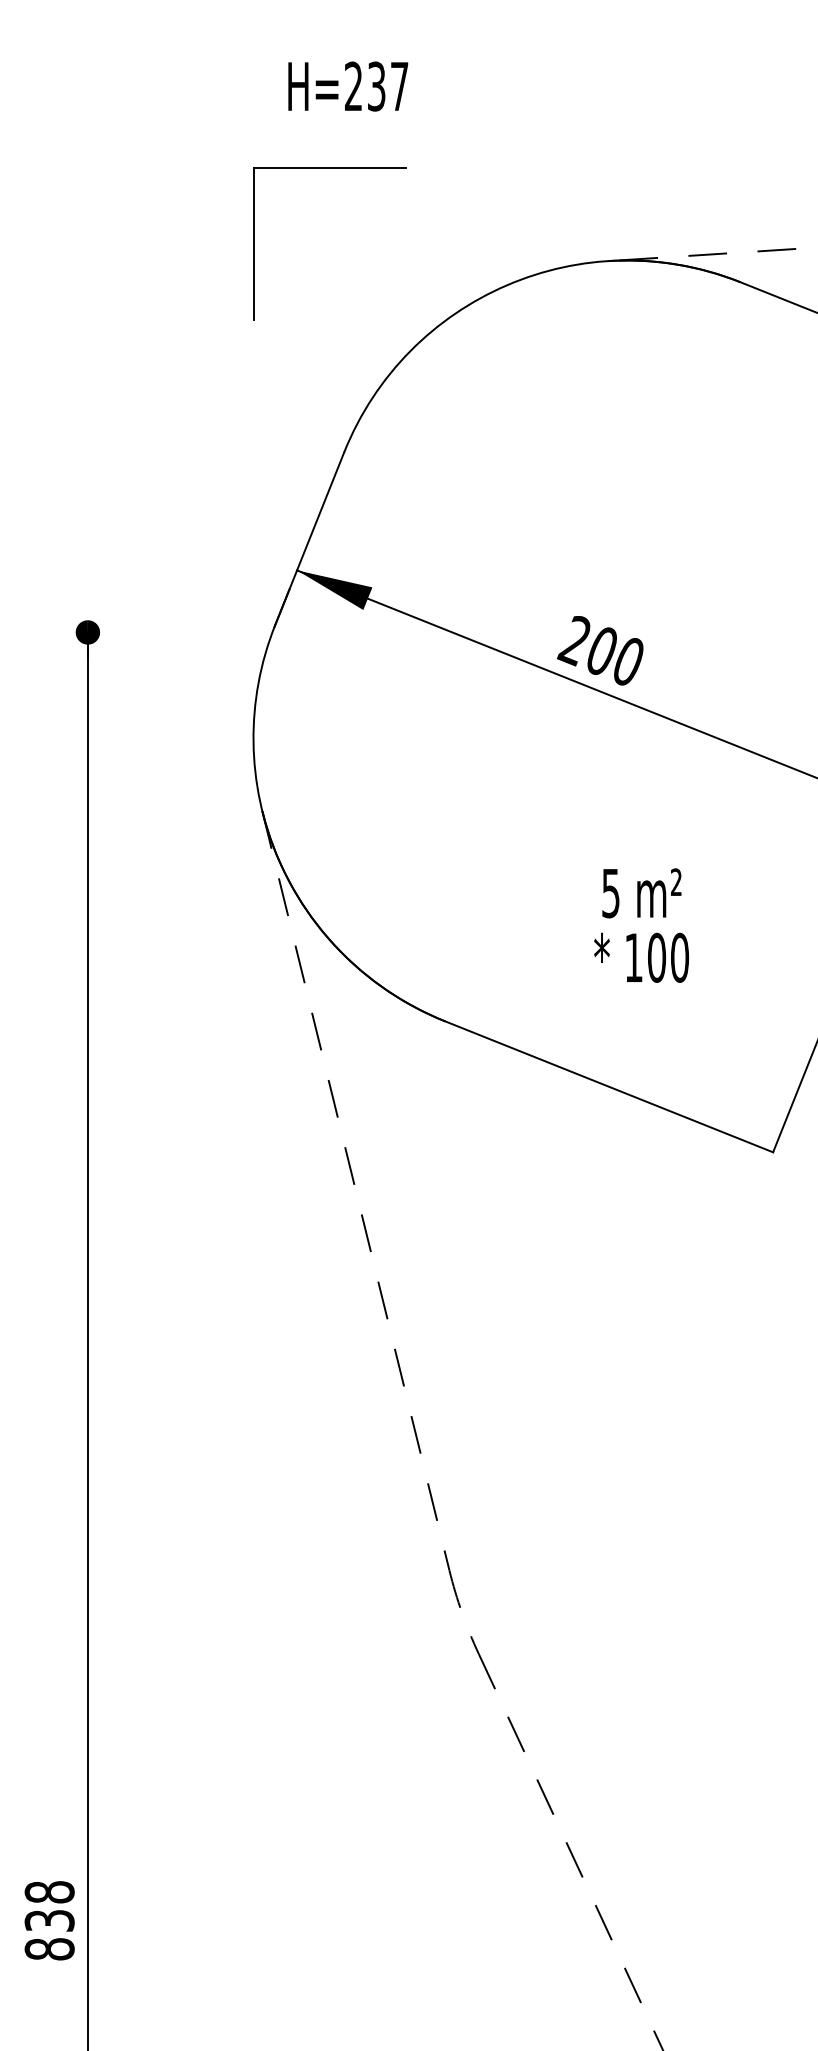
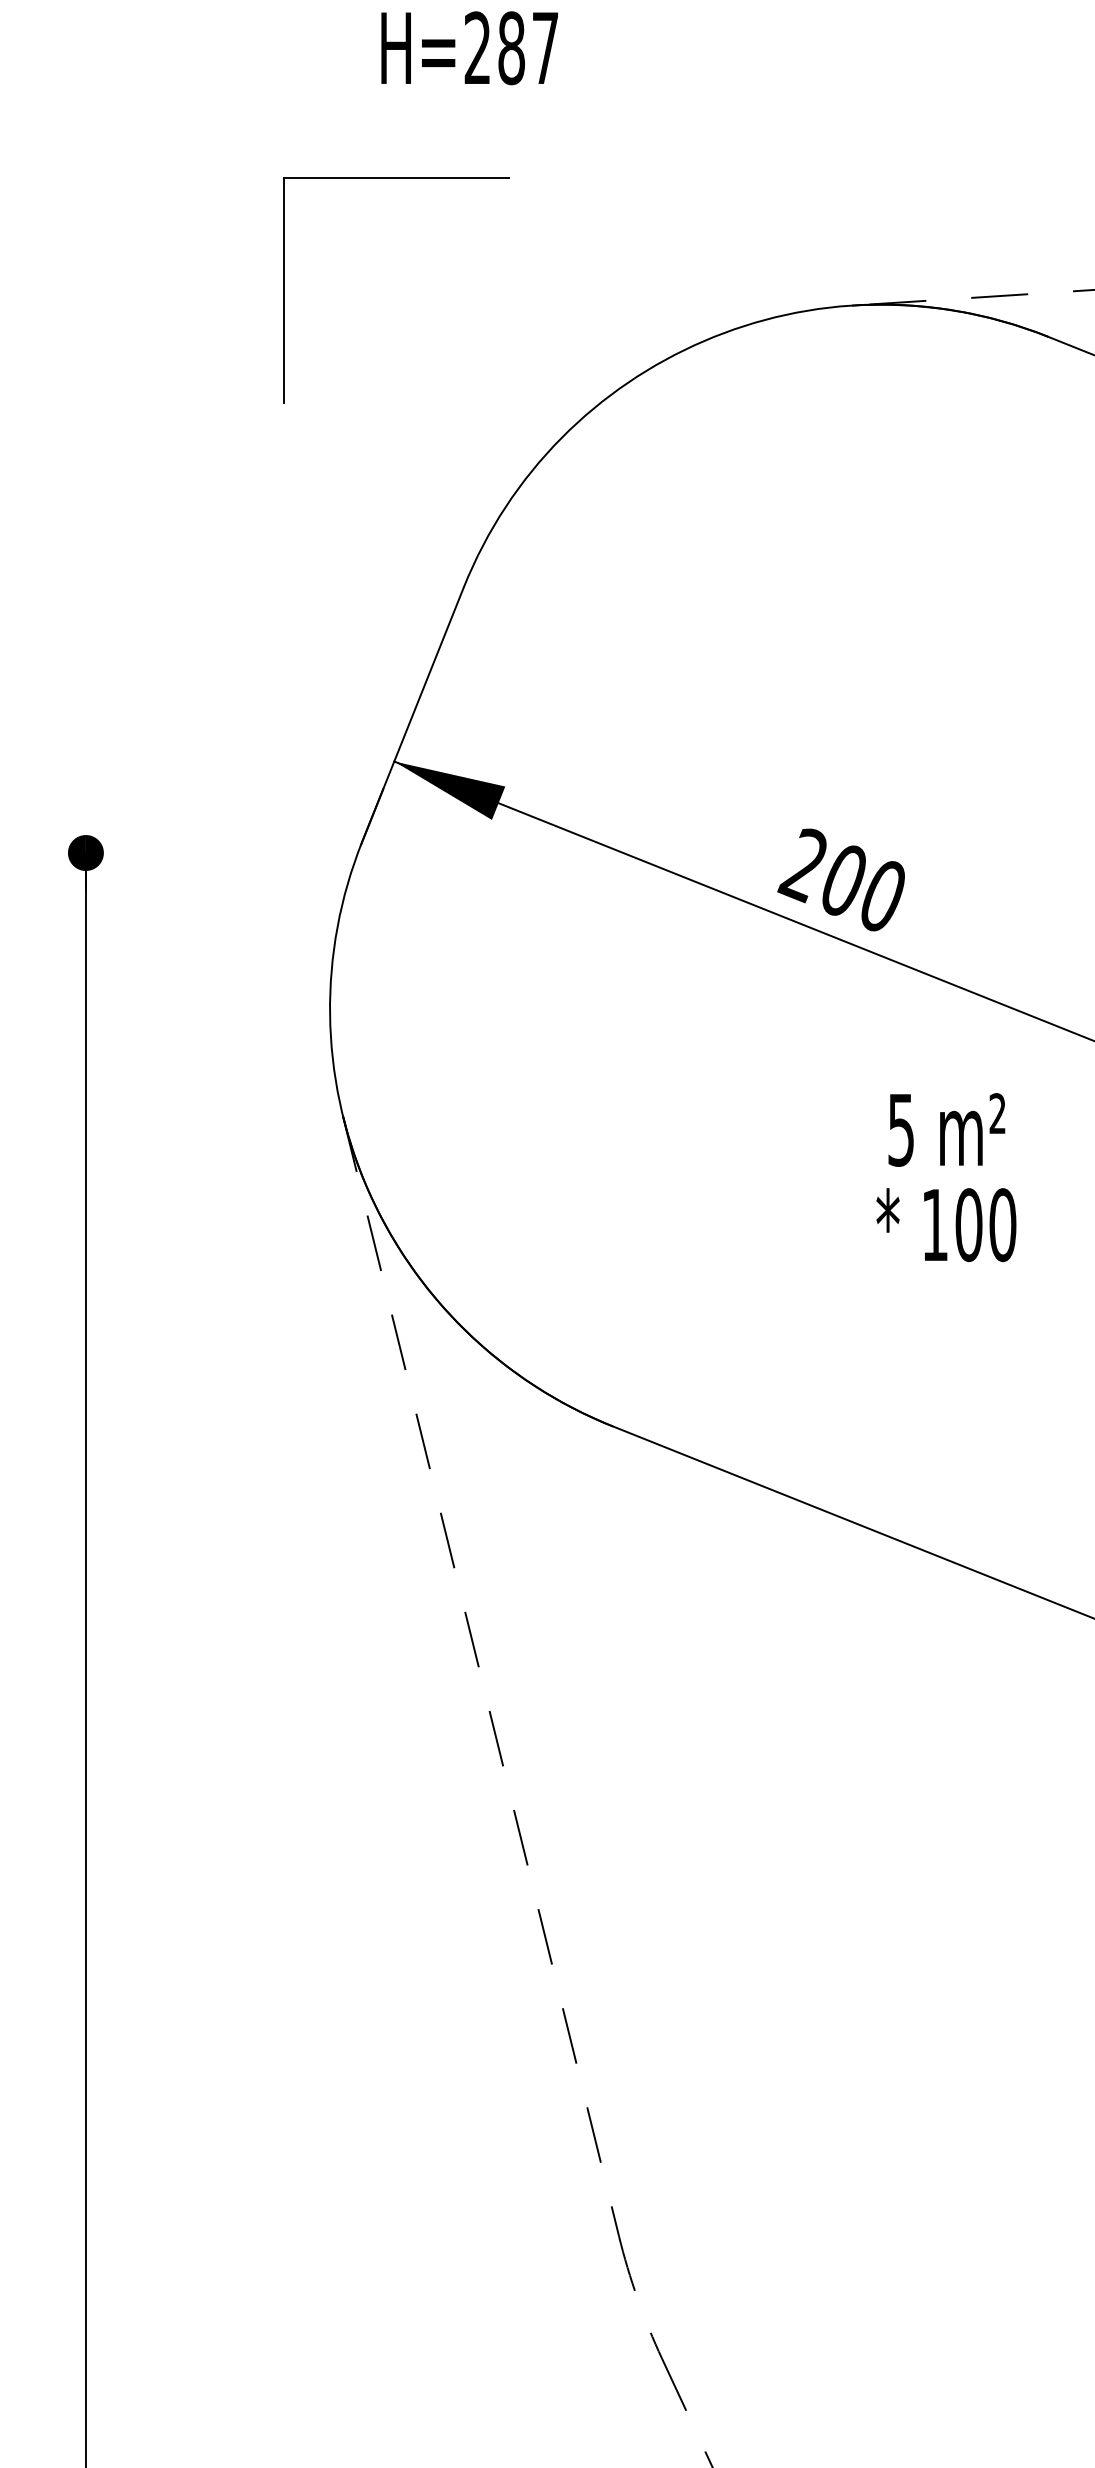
text: (376, 86) -> (511, 48), H=237 -> H=287
part: (329, 168) -> (396, 179), moved
text: (641, 925) -> (946, 1177), moved

